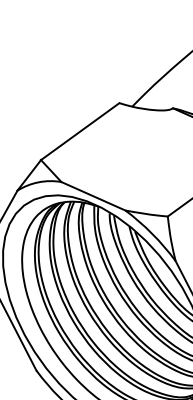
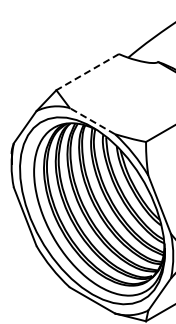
line: (80, 132) -> (87, 72), solid -> dashed
line: (93, 195) -> (92, 120), solid -> dashed

